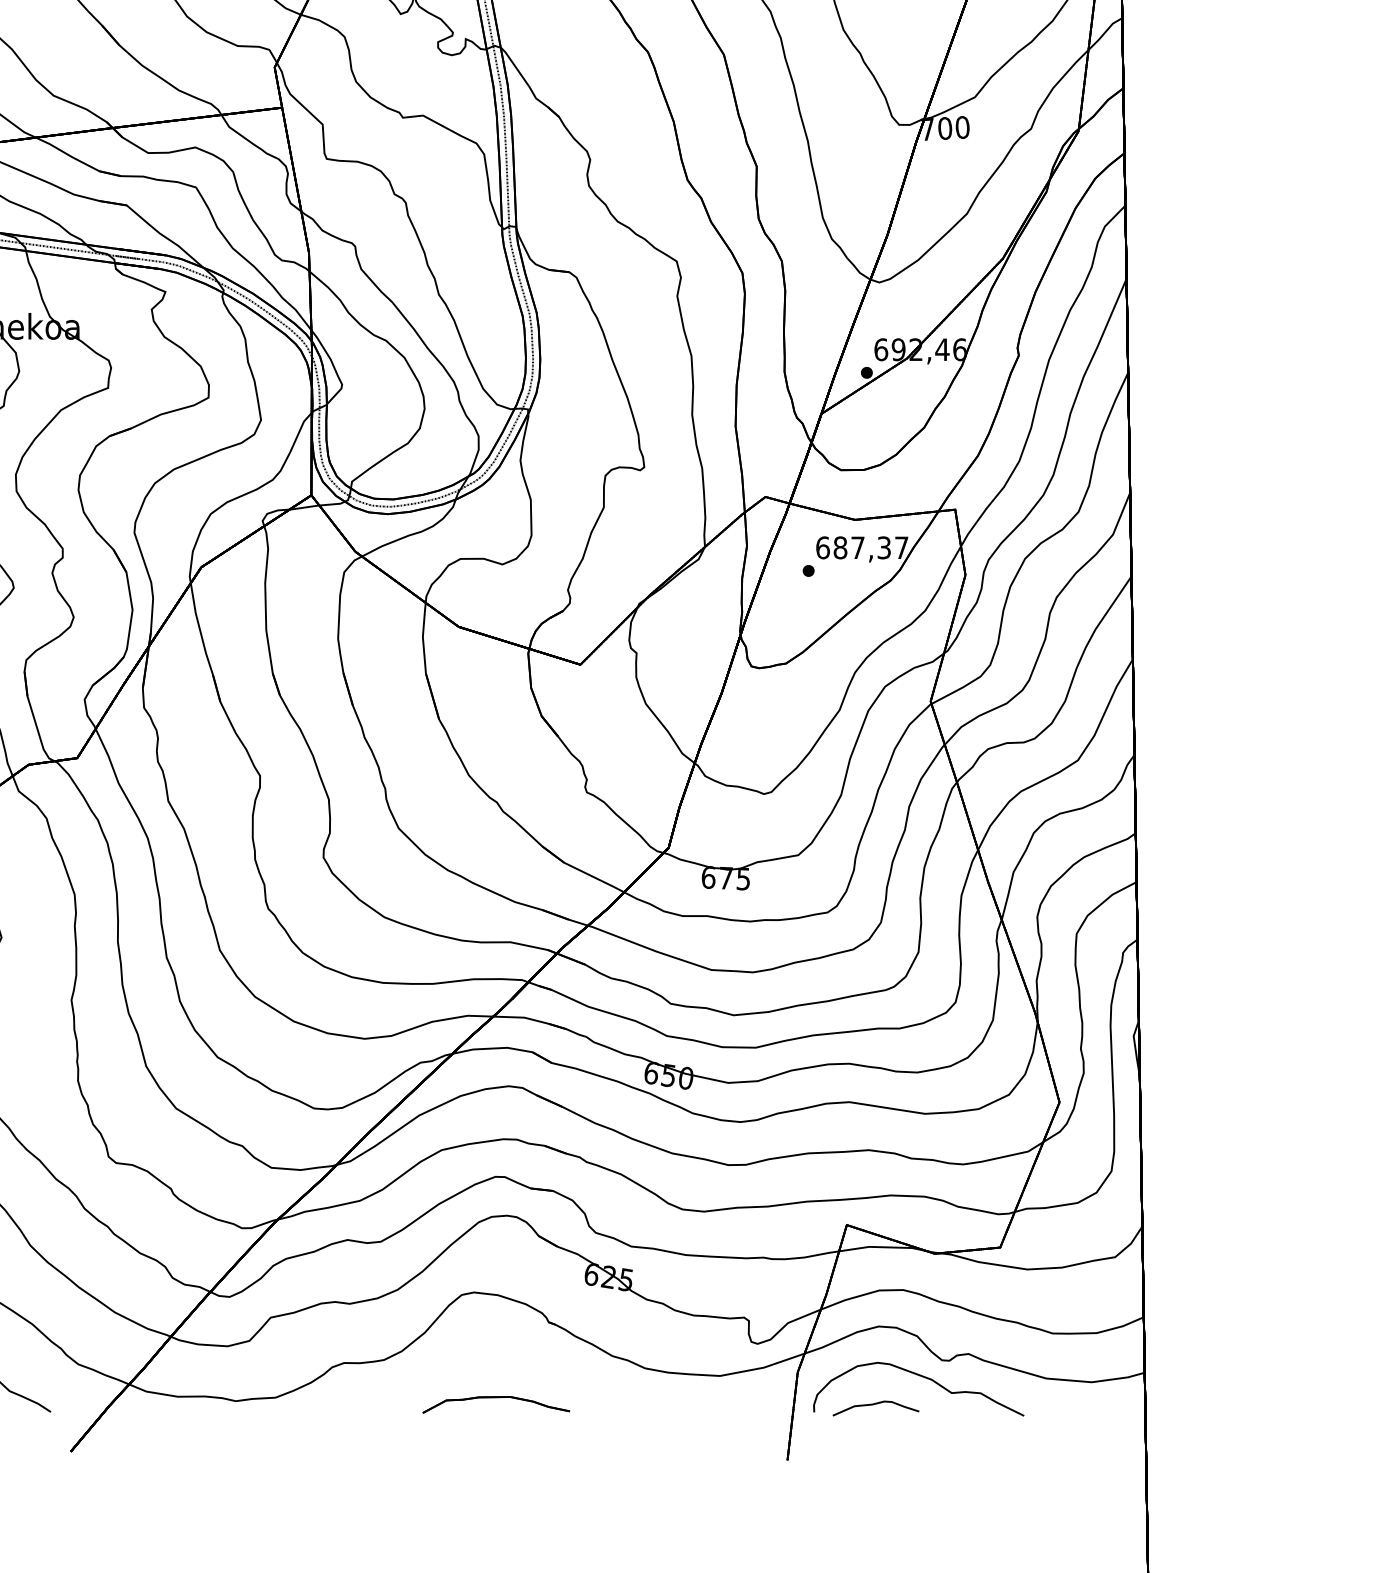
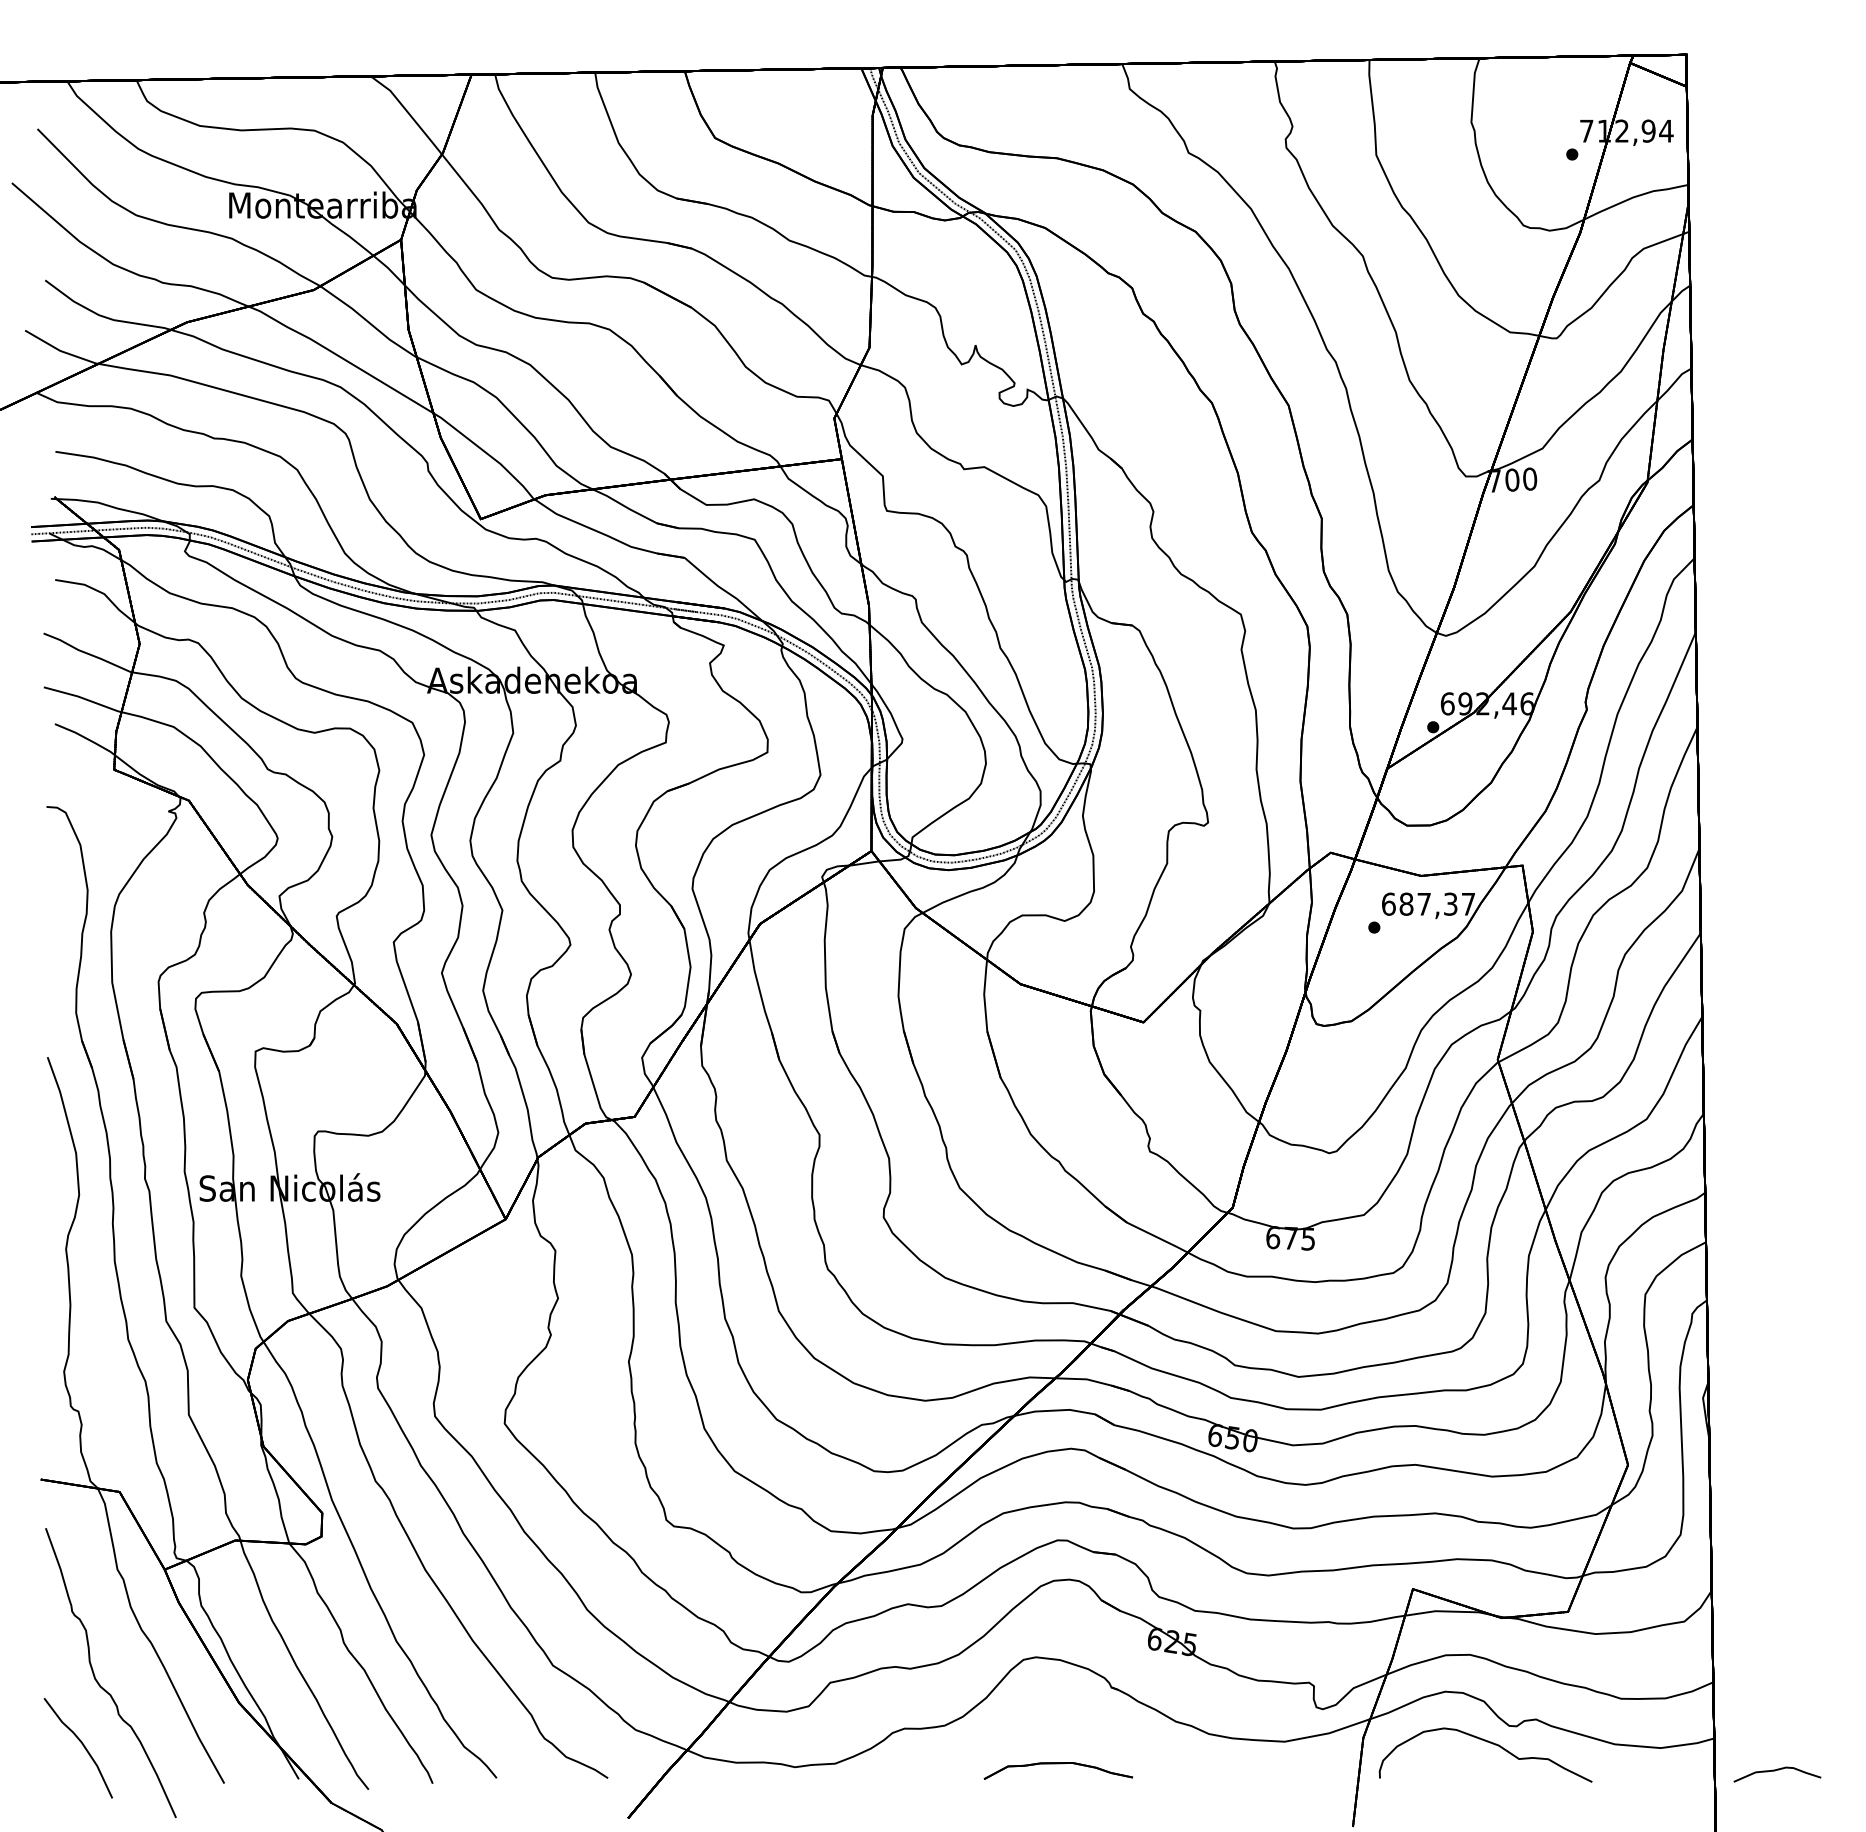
part: (876, 1408) -> (1777, 1774), moved

